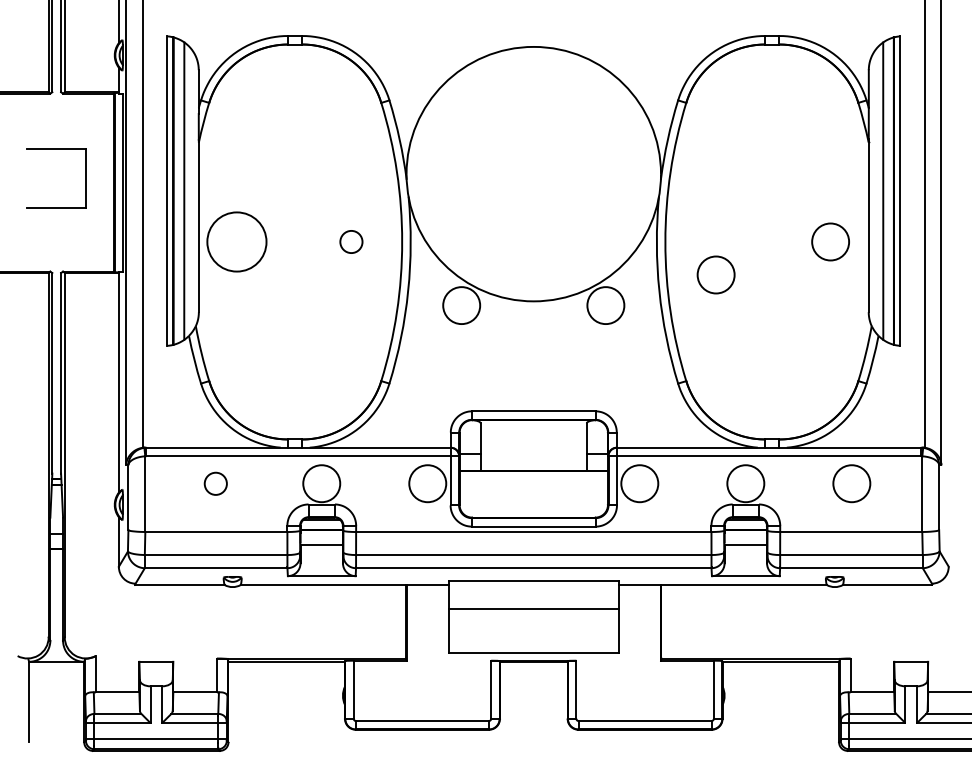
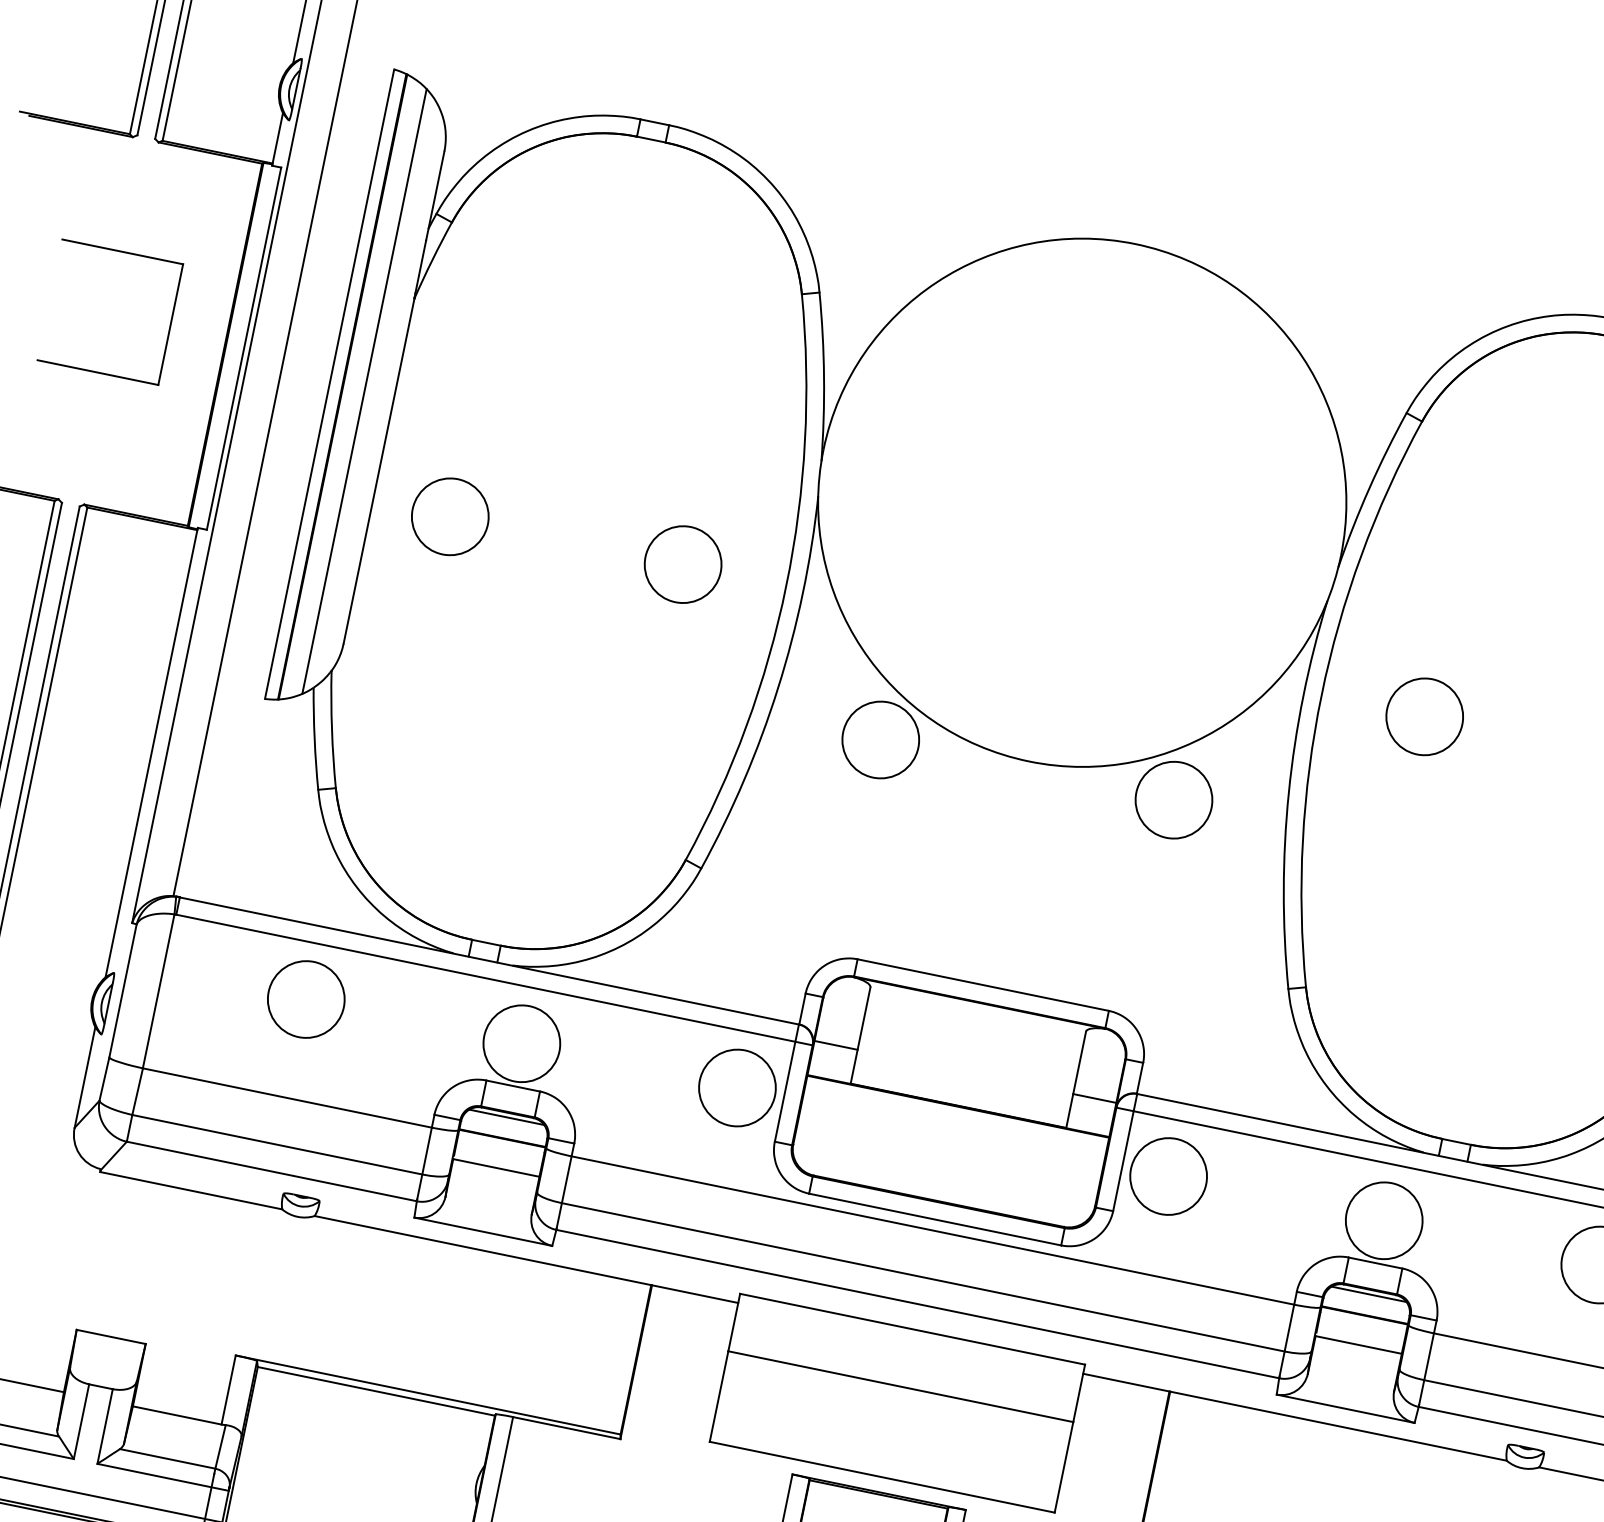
circle: (236, 241) -> (449, 515), size x0.62
circle: (350, 241) -> (681, 563), size x1.67
circle: (715, 274) -> (1423, 715), moved
circle: (215, 483) -> (305, 998), size x1.67

